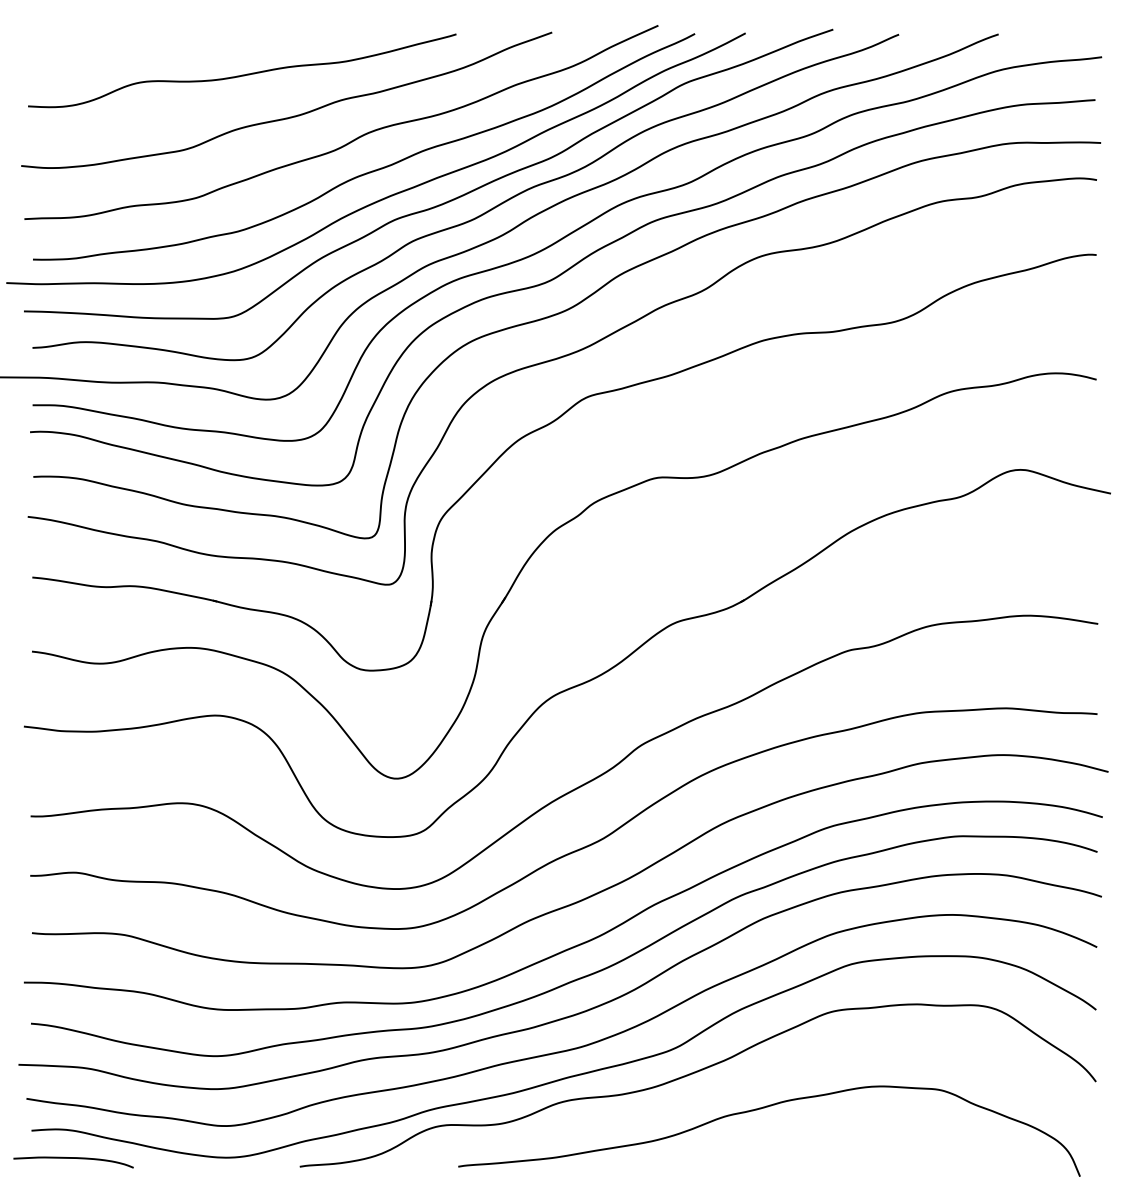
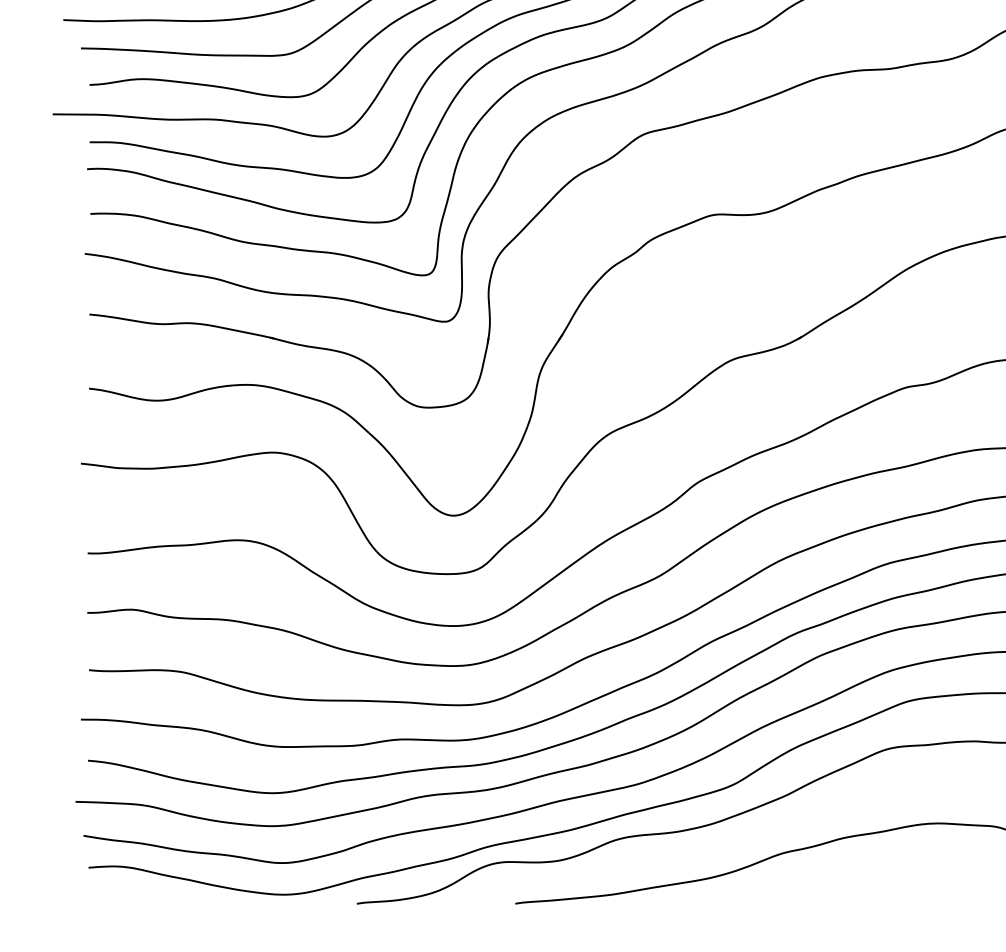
curve: (73, 1158) -> (130, 895), removed

